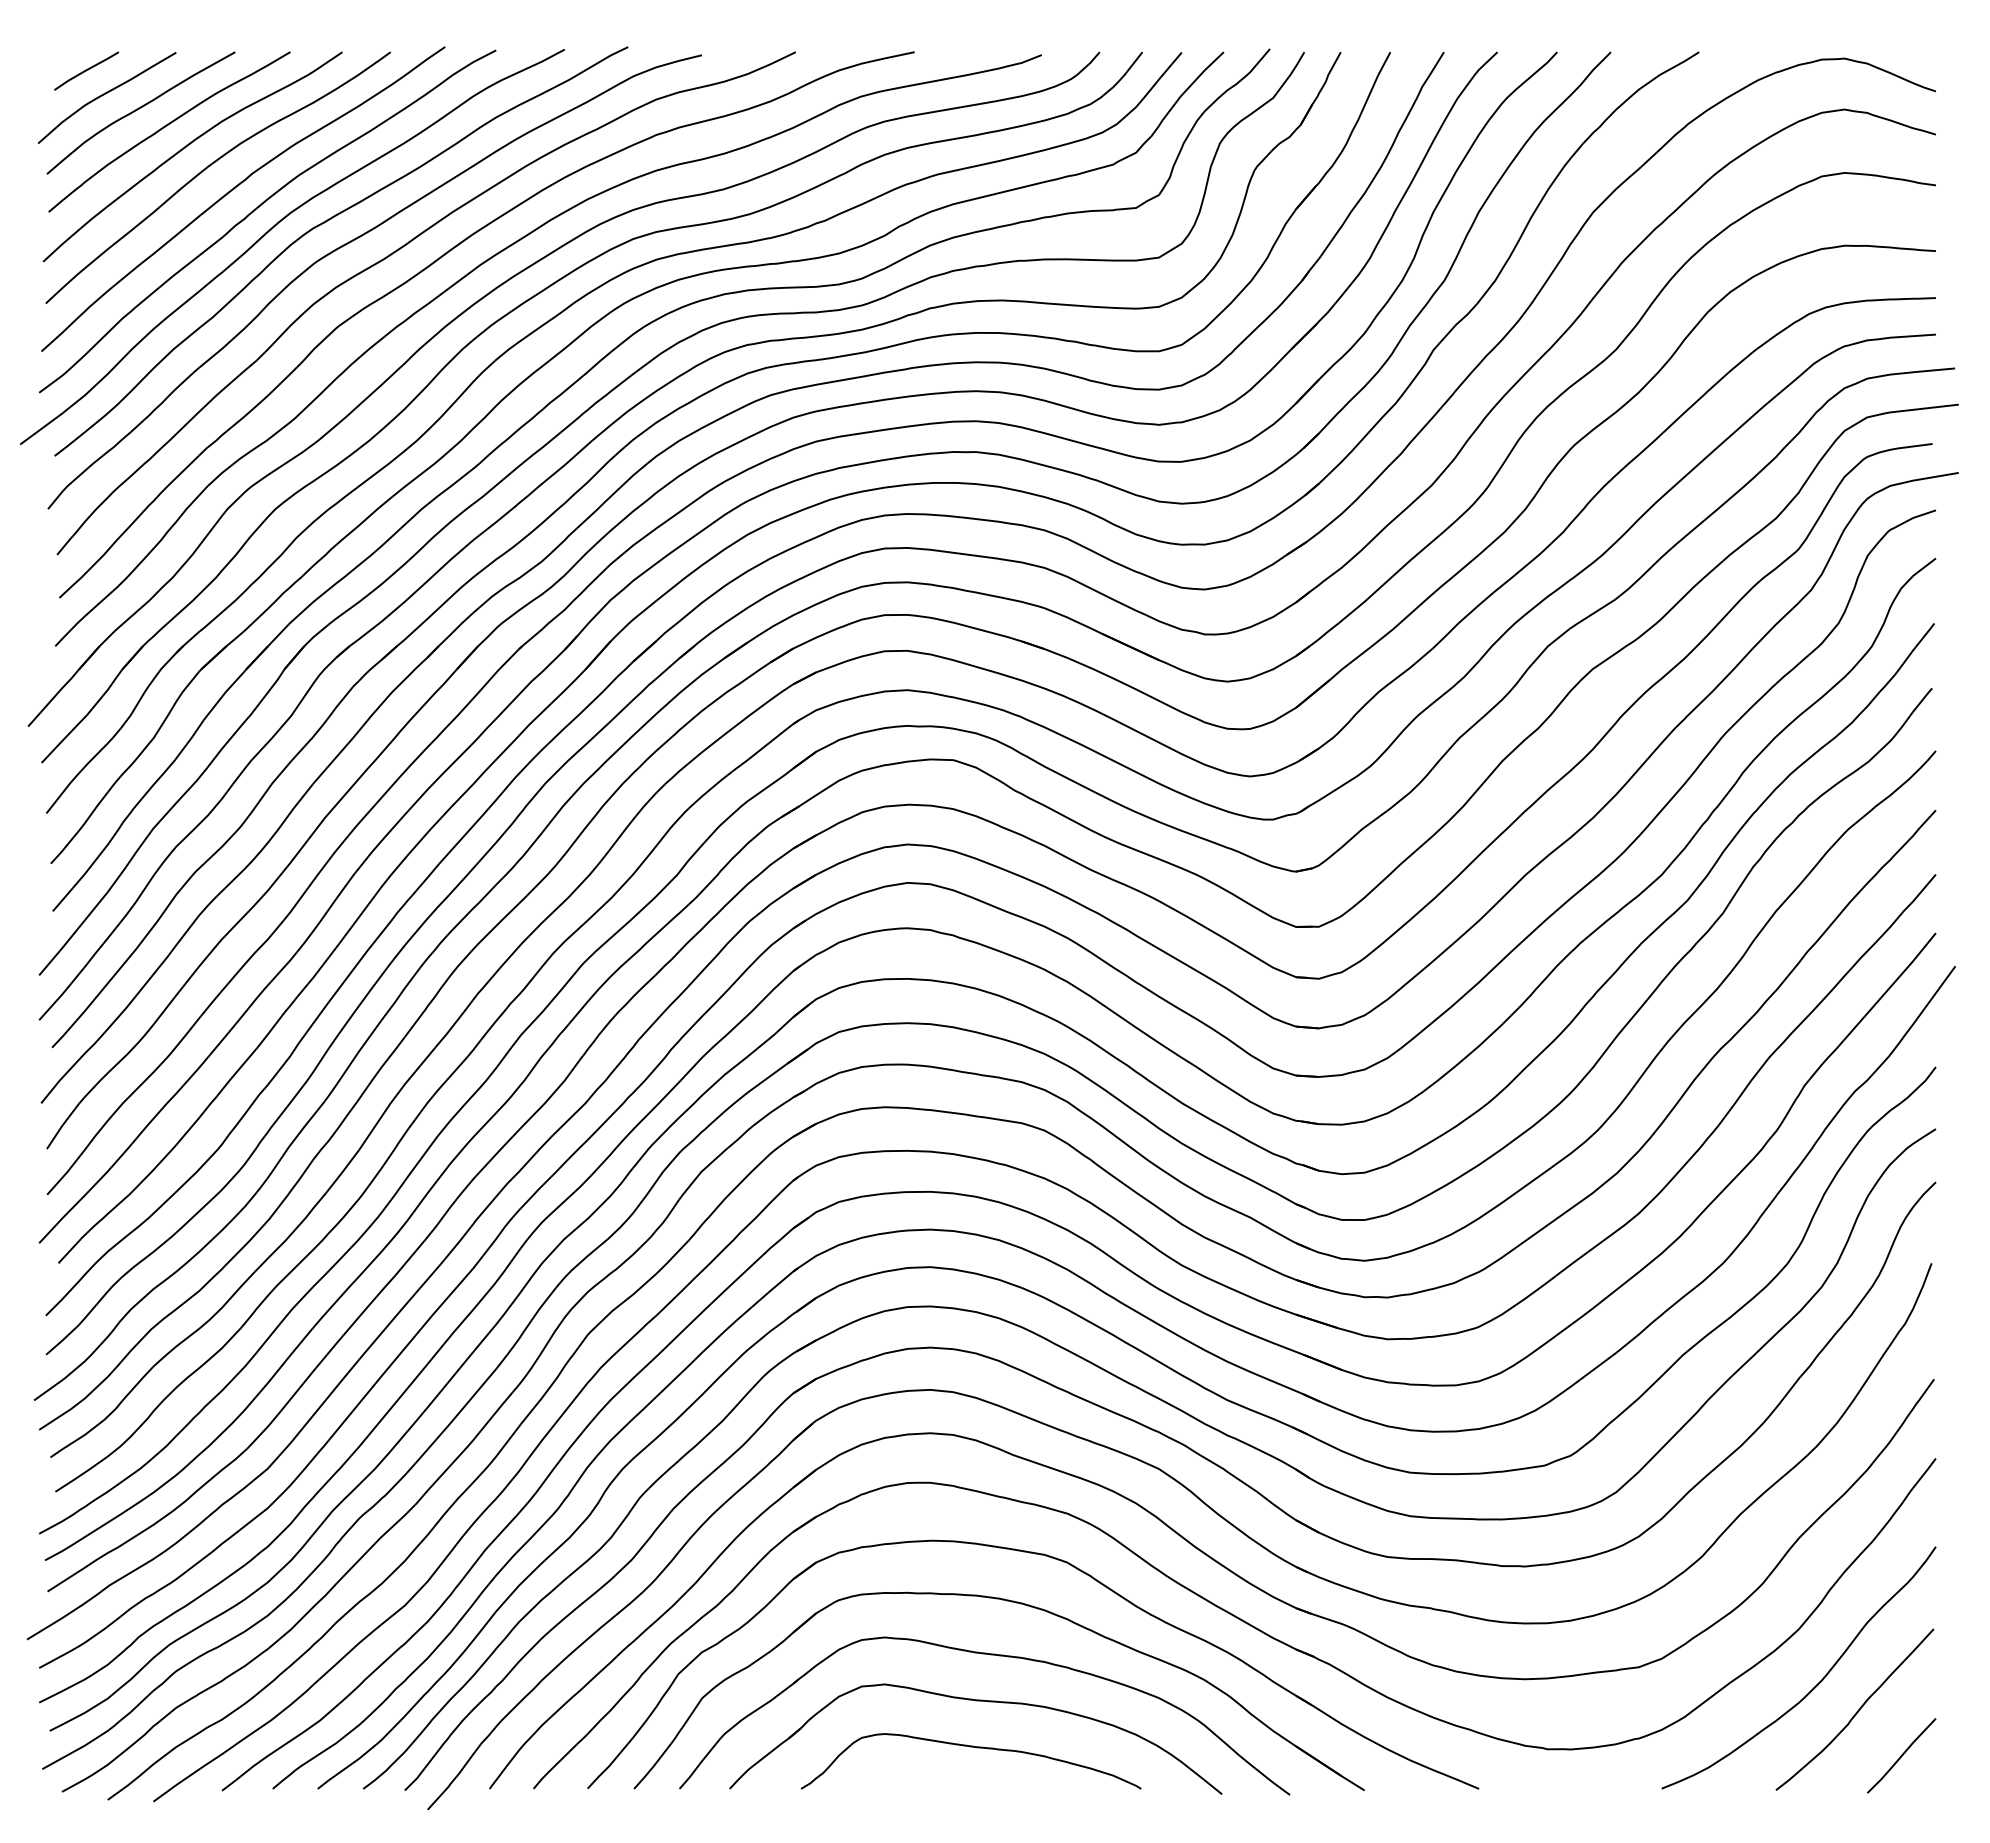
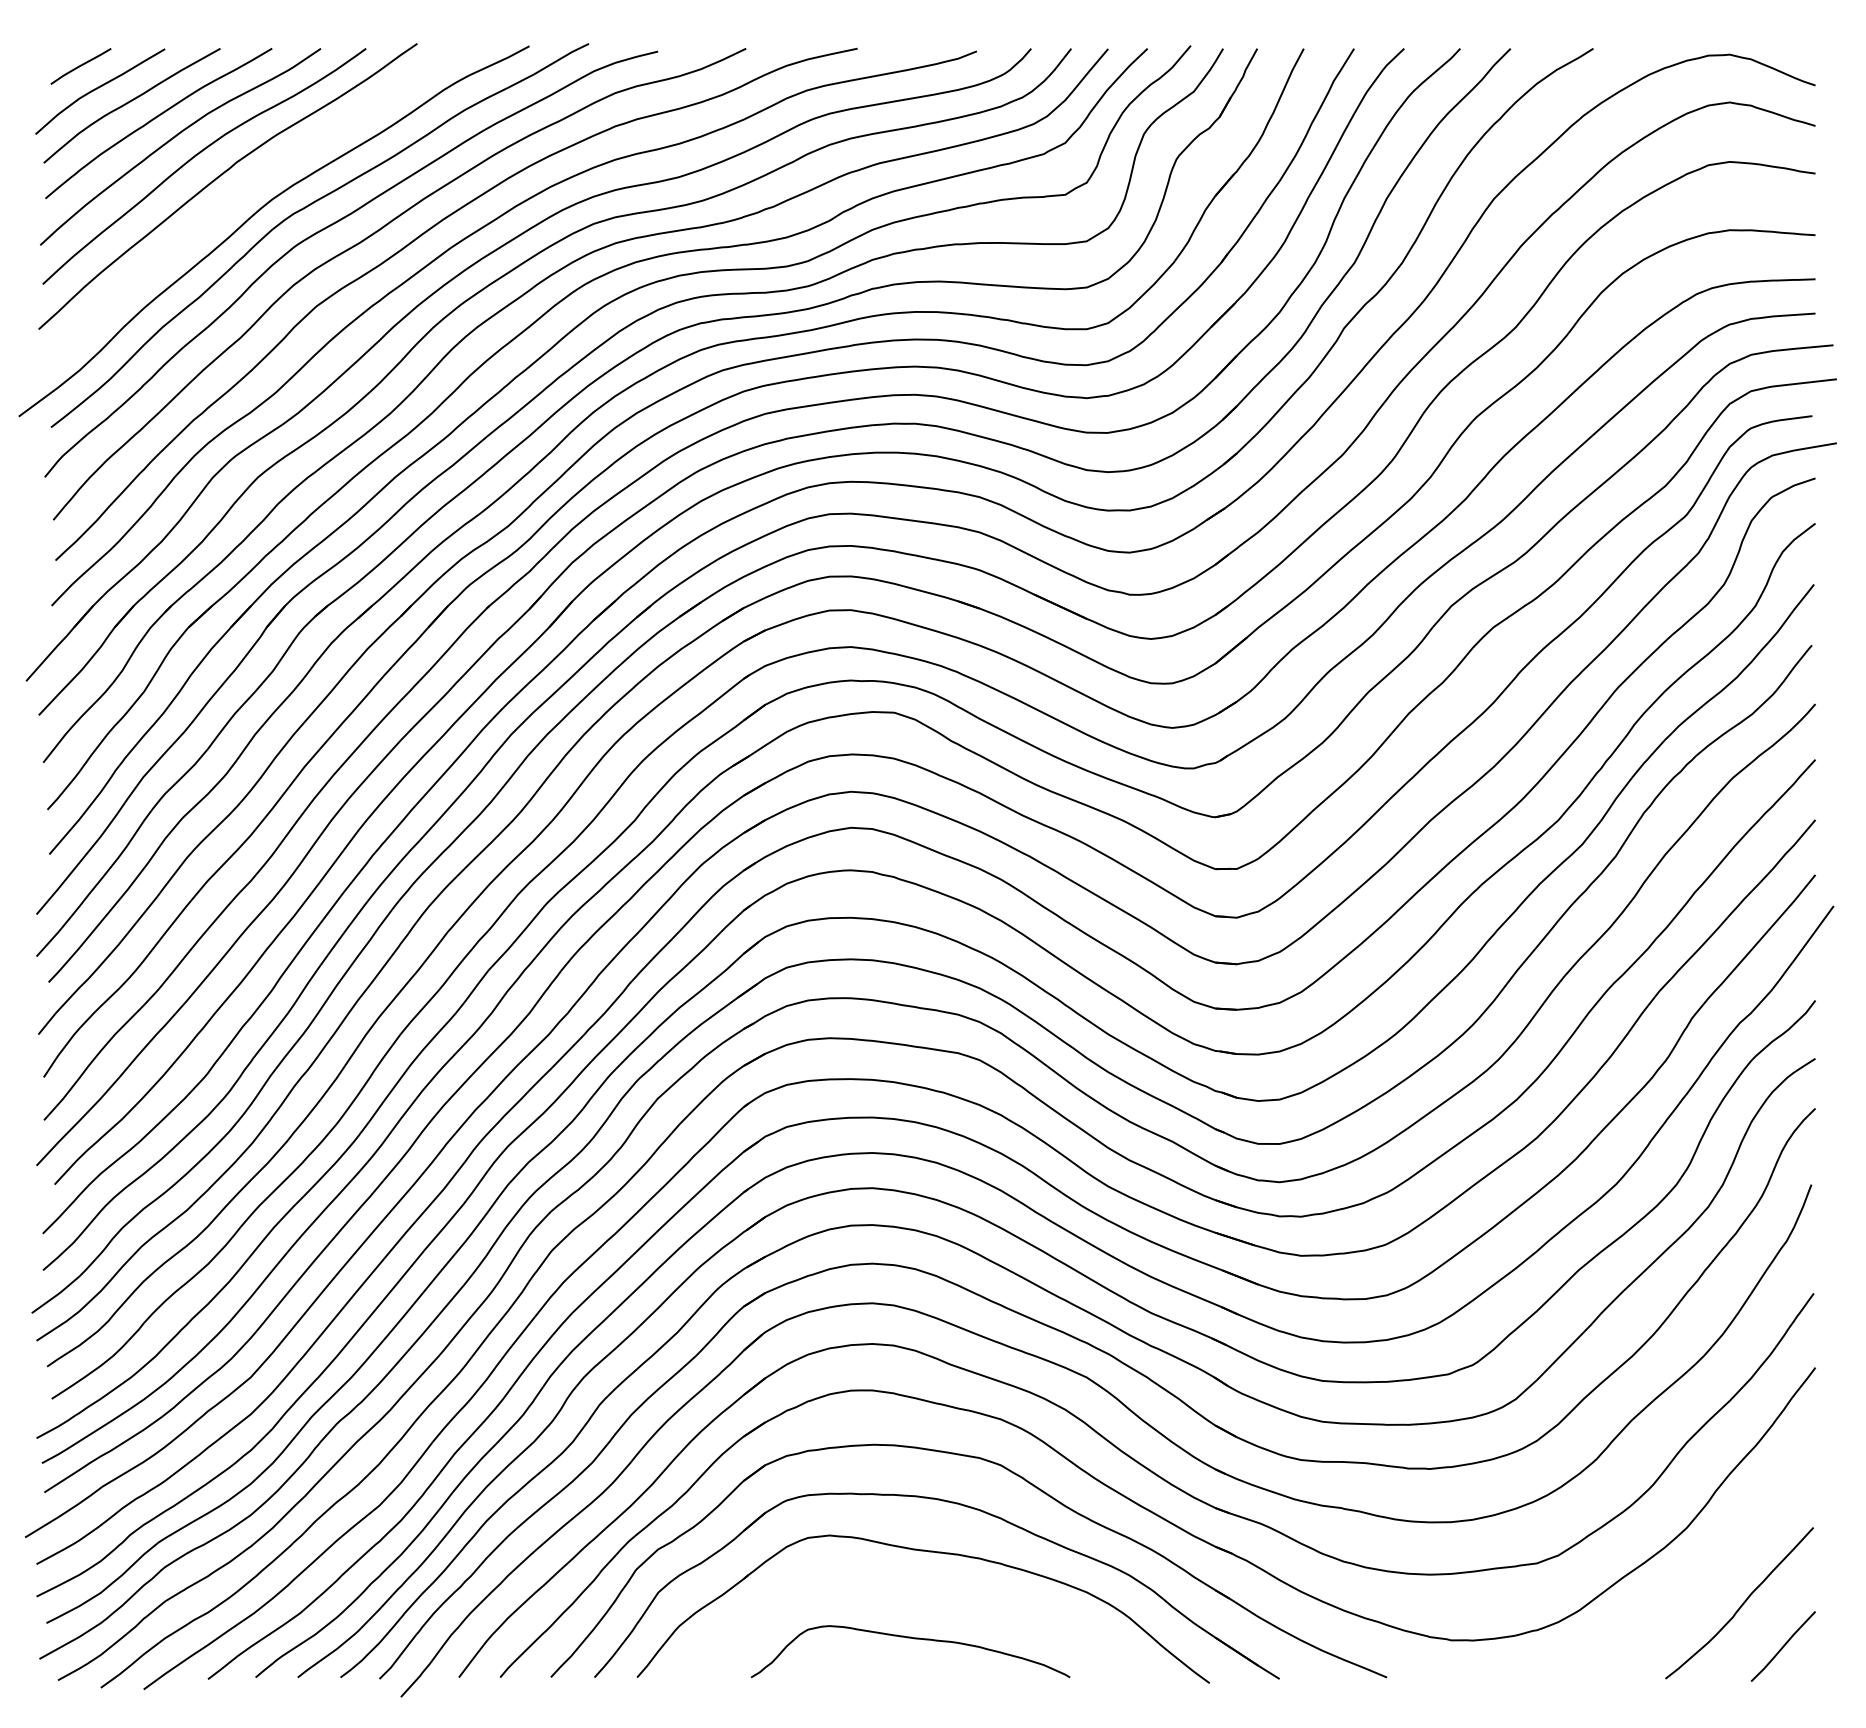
curve: (258, 208) -> (242, 195), removed
curve: (1816, 1684) -> (1703, 1579), removed
part: (975, 1701) -> (914, 1595), removed

